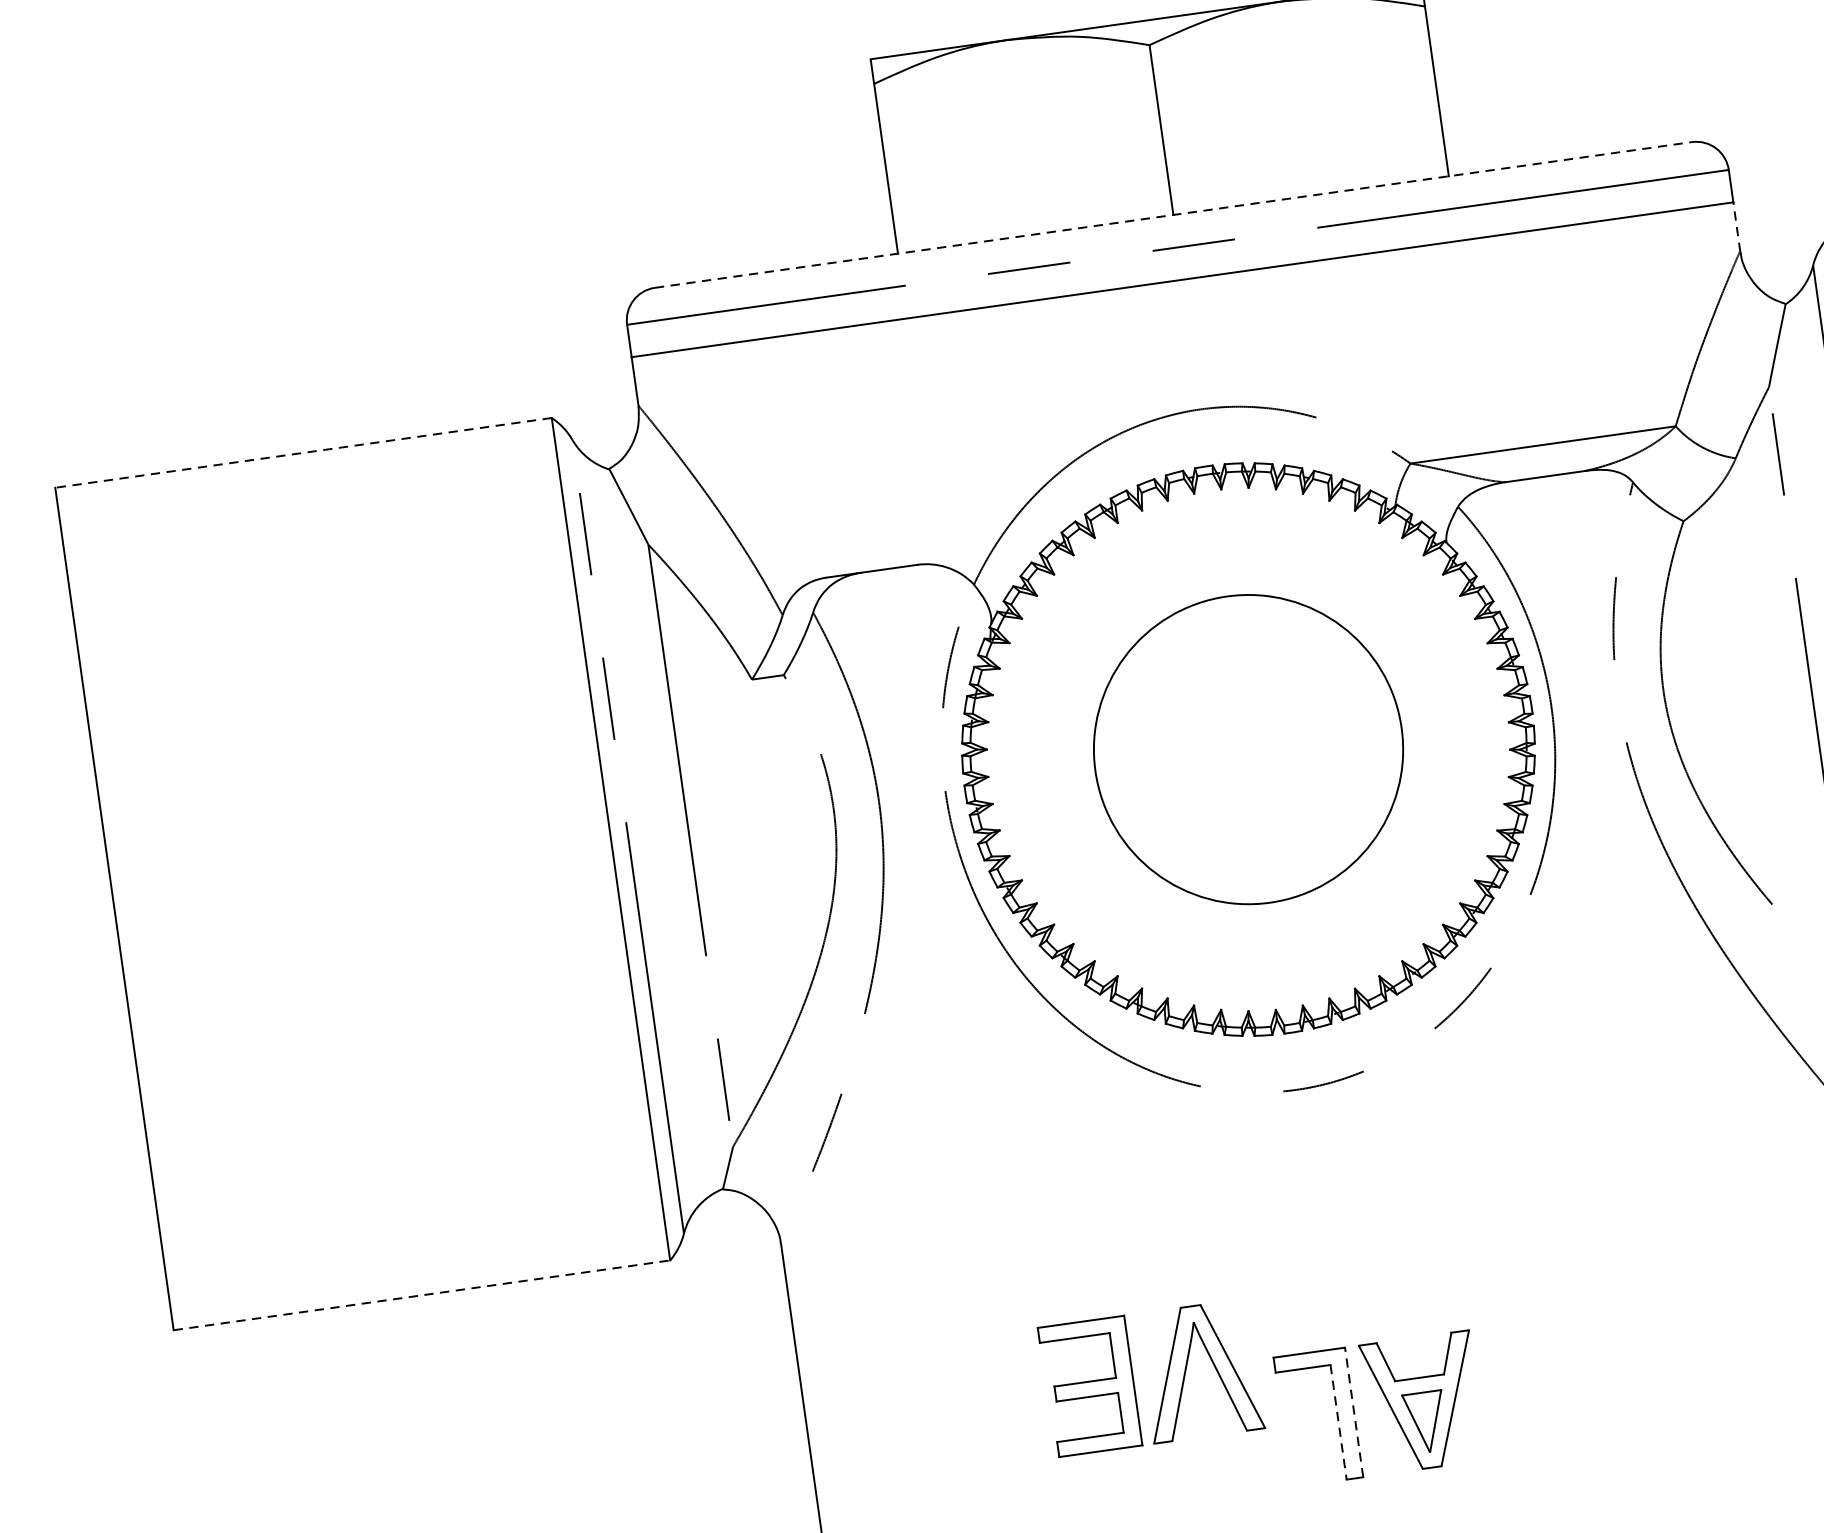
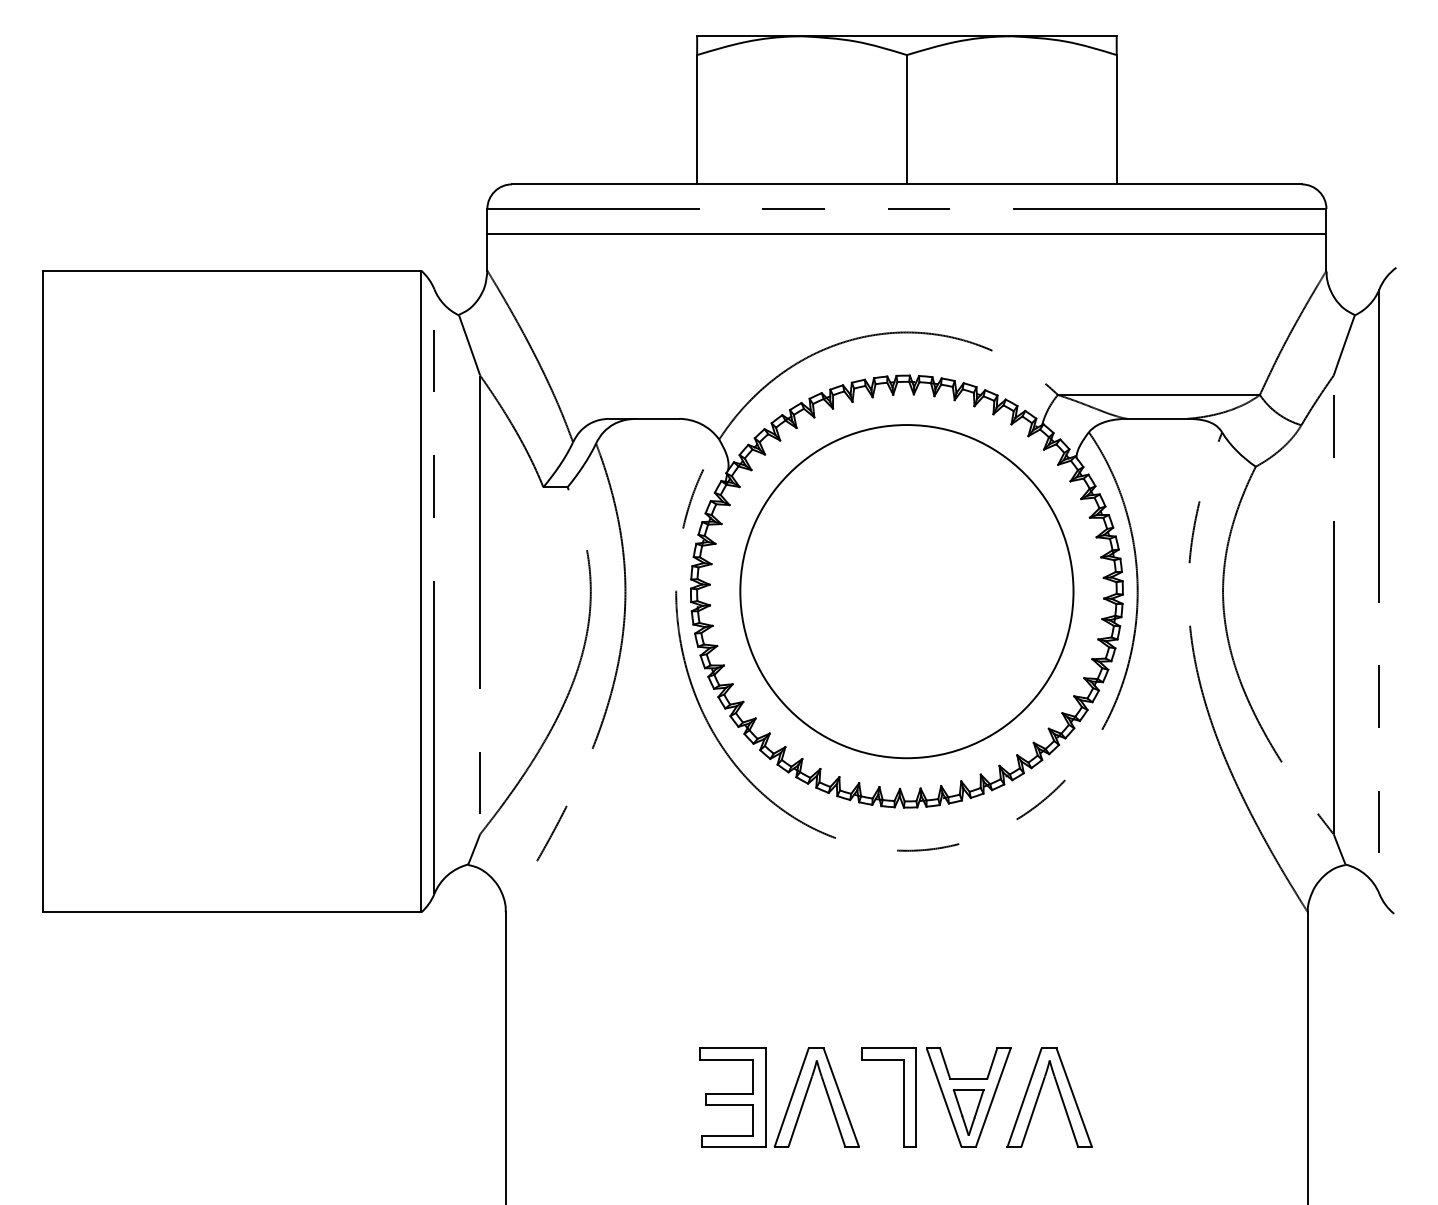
line: (1172, 215) -> (906, 184), dashed -> solid
line: (1736, 226) -> (1326, 252), dashed -> solid
line: (302, 452) -> (231, 270), dashed -> solid
circle: (1247, 749) -> (906, 591), size x1.43
line: (422, 1295) -> (232, 912), dashed -> solid
part: (1165, 1379) -> (789, 1100), moved
part: (1516, 1383) -> (1040, 1093), added
line: (1354, 1412) -> (916, 1097), dashed -> solid
line: (1338, 1422) -> (903, 1103), dashed -> solid

